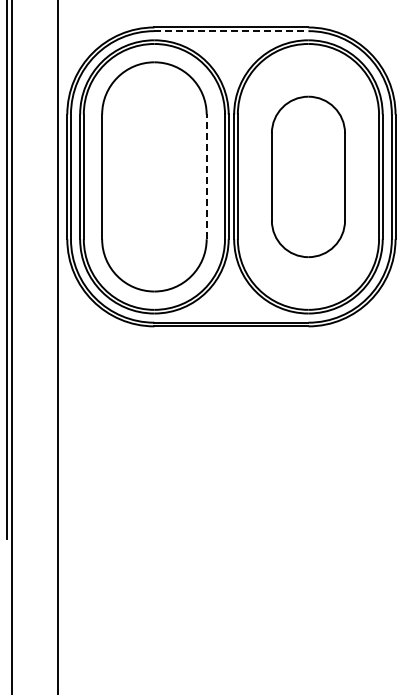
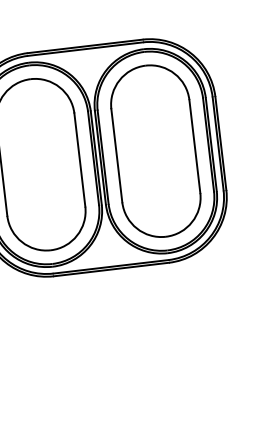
line: (231, 31) -> (85, 49), dashed -> solid
line: (206, 176) -> (79, 159), dashed -> solid
part: (308, 176) -> (155, 150), size x1.43

